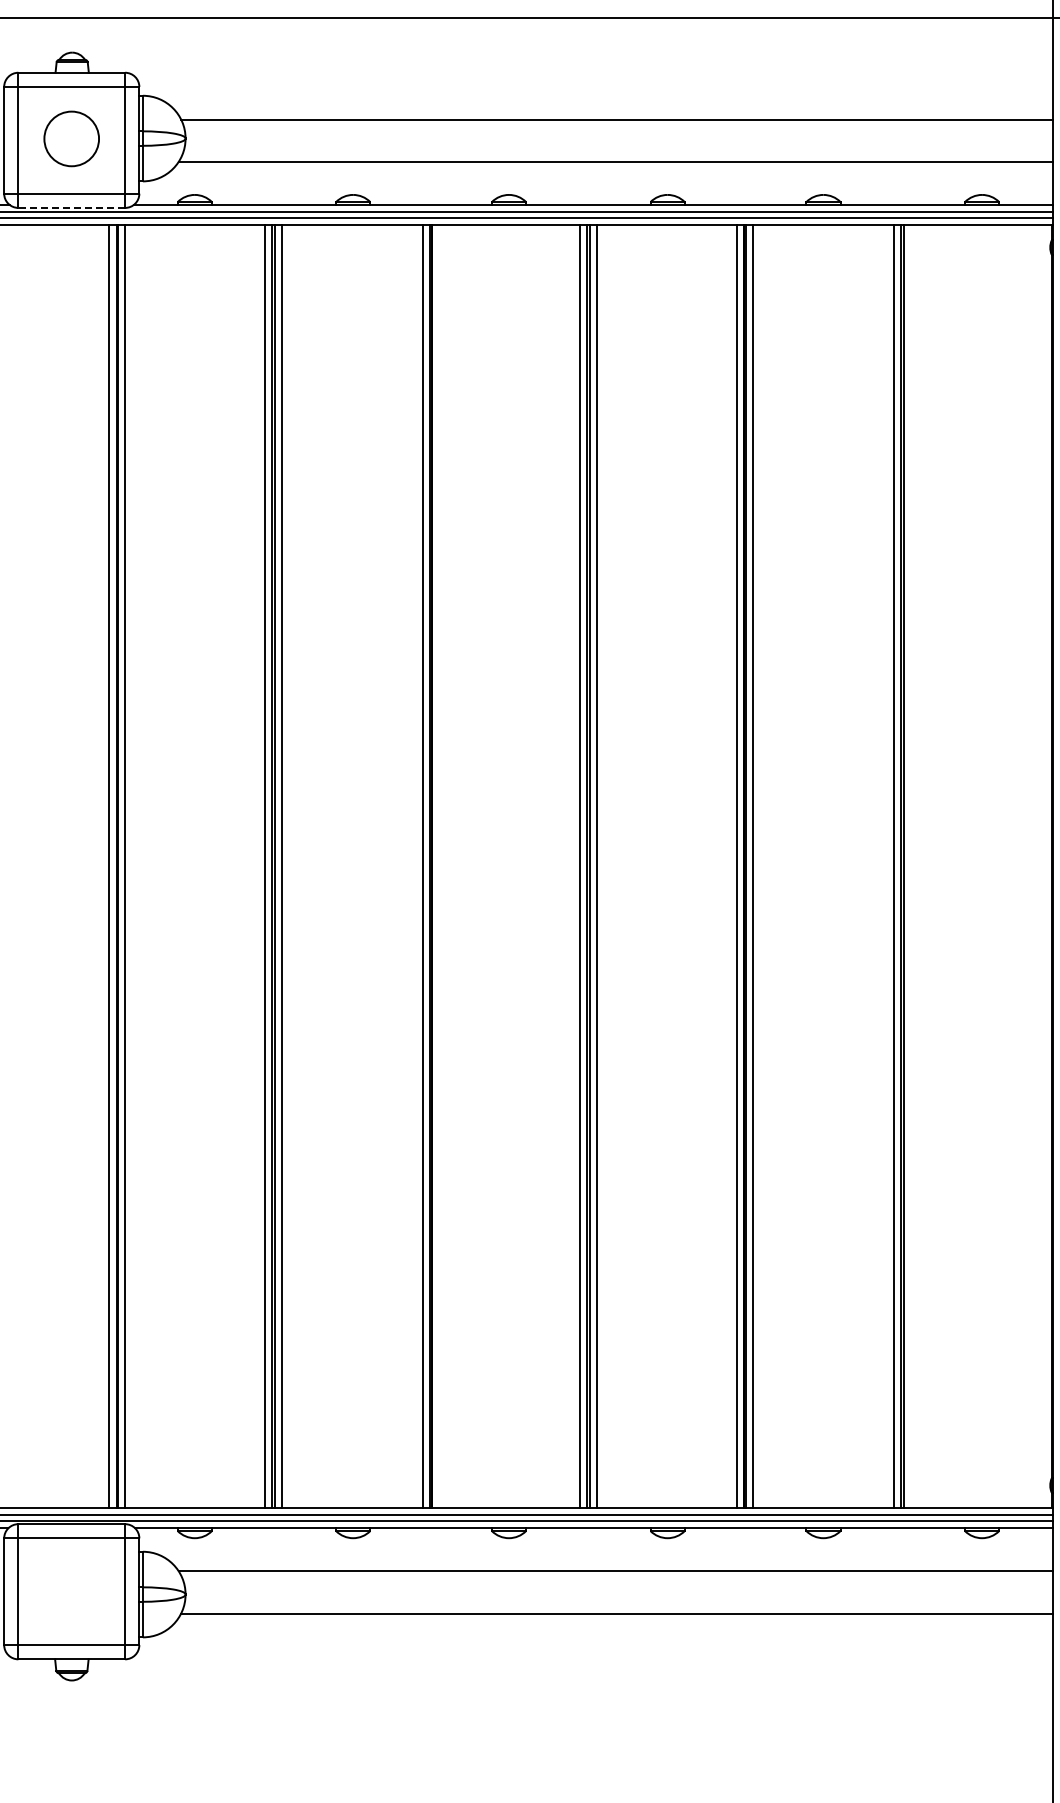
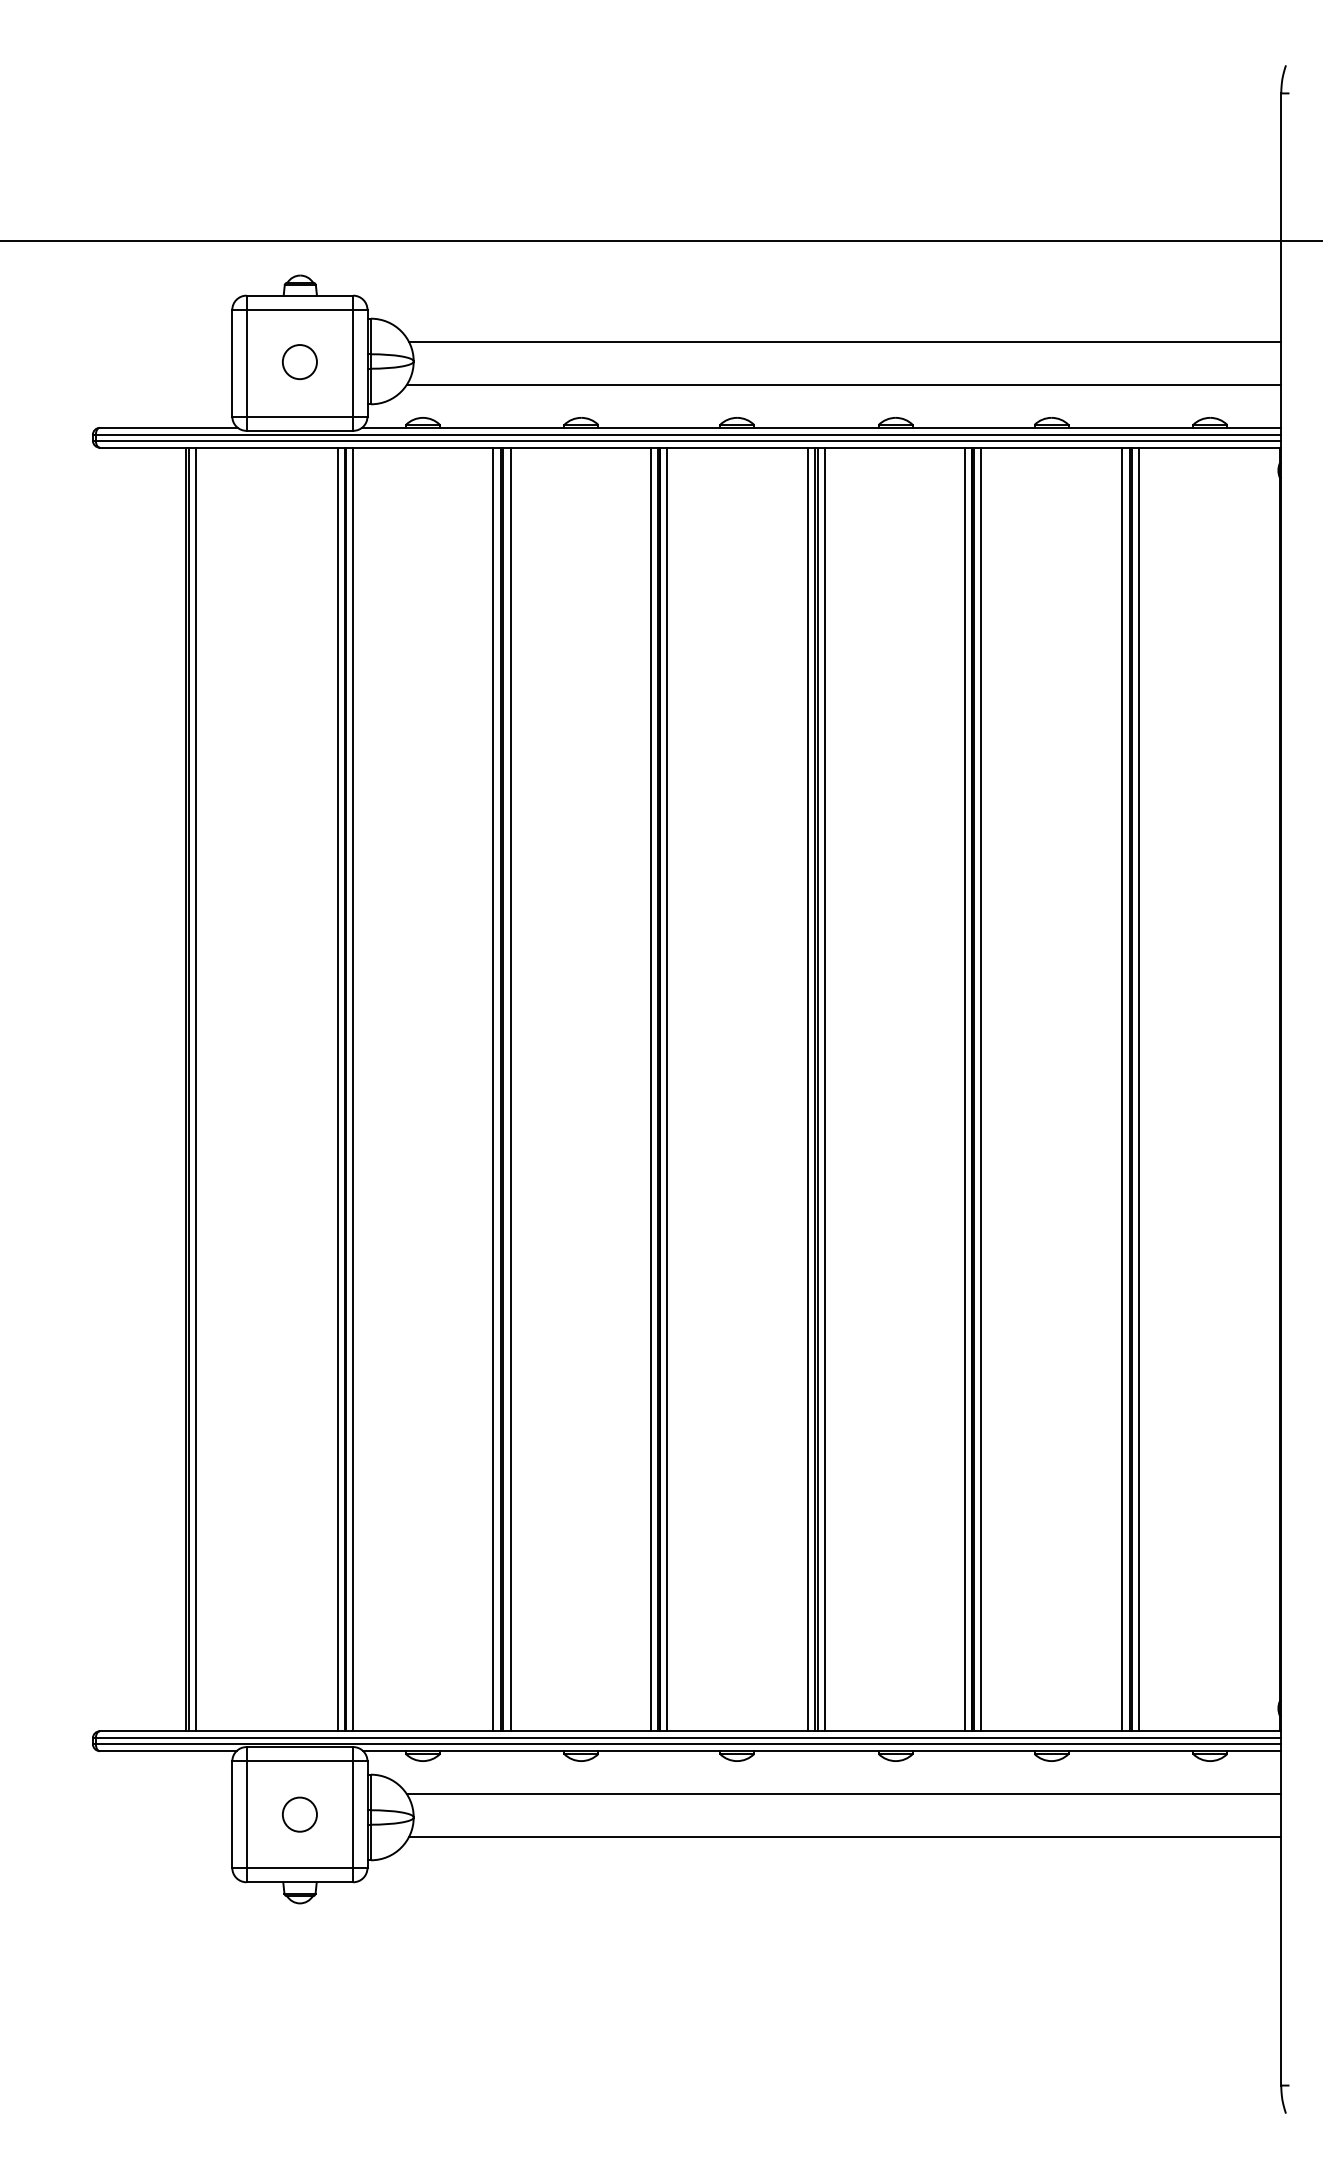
circle: (71, 139) -> (299, 362), size x0.62
line: (71, 207) -> (299, 430), dashed -> solid
line: (439, 866) -> (667, 1089), added
line: (911, 866) -> (1139, 1089), added
circle: (71, 1591) -> (299, 1814), added

